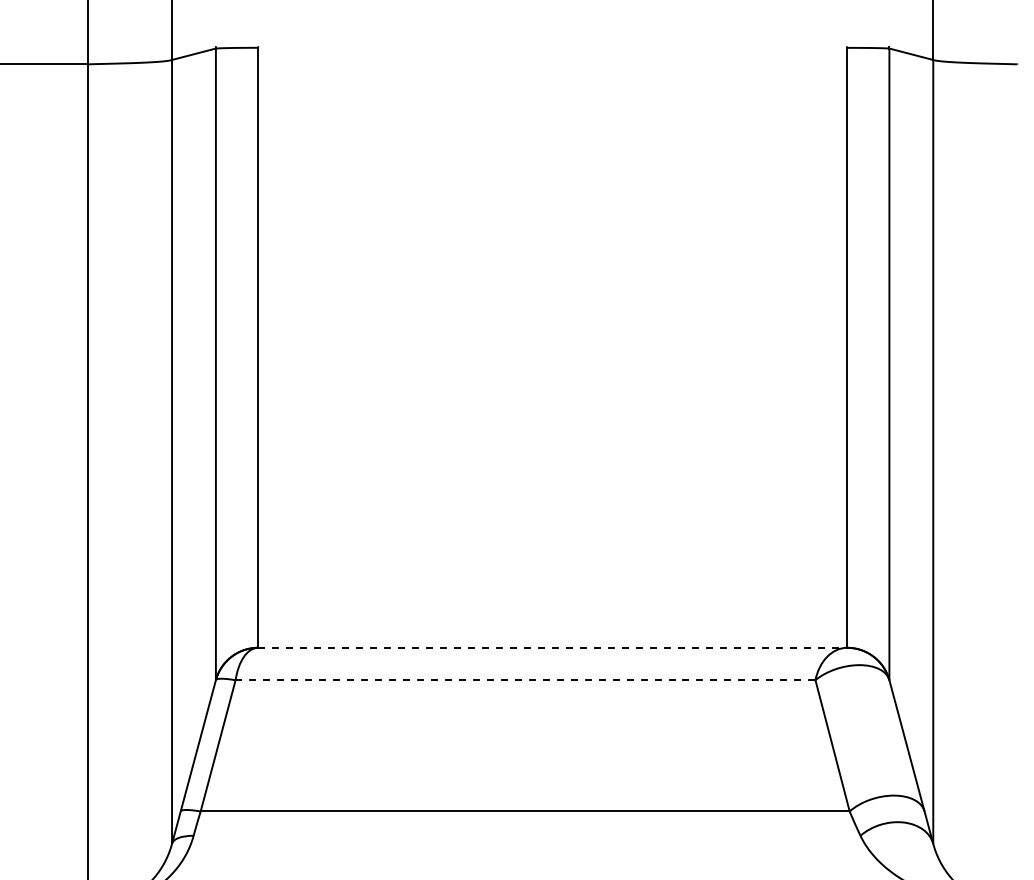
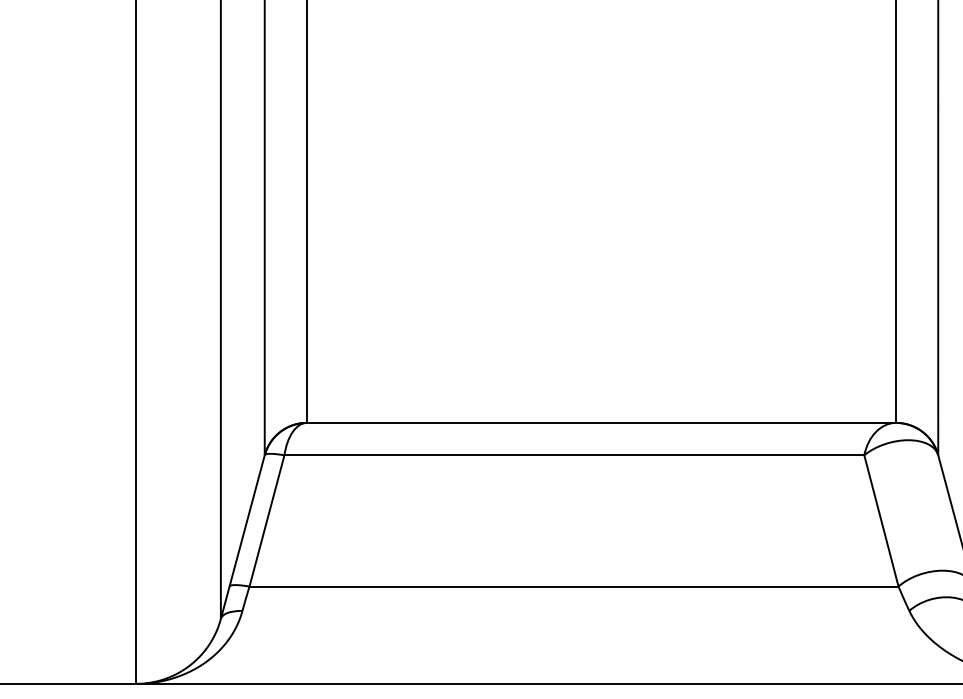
line: (553, 647) -> (602, 422), dashed -> solid
line: (525, 680) -> (574, 455), dashed -> solid

